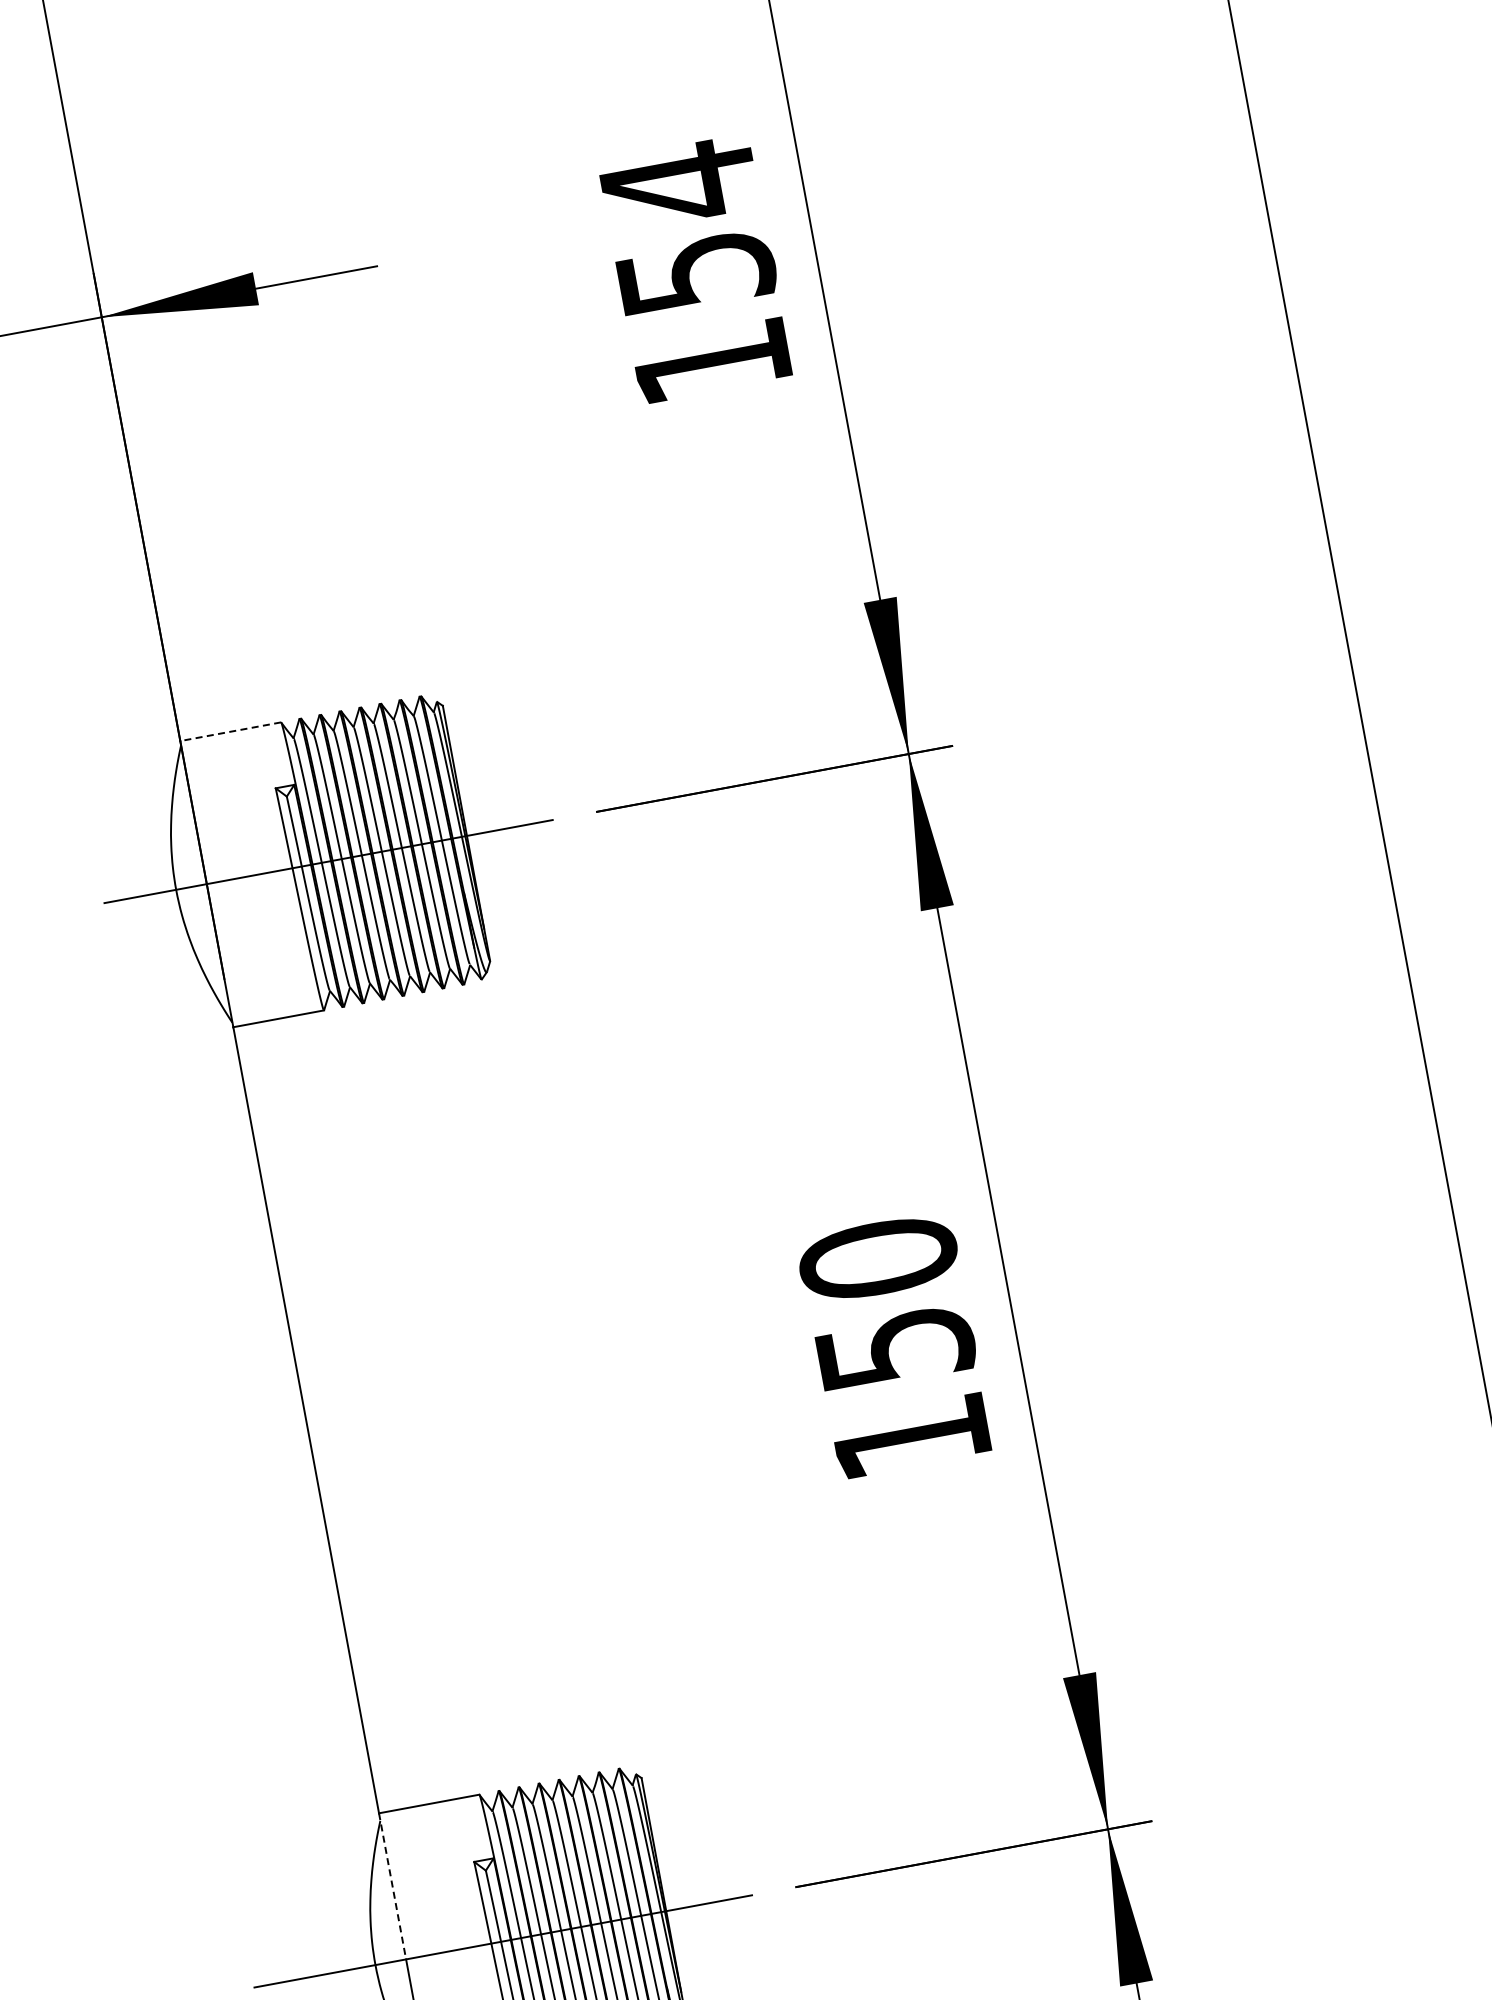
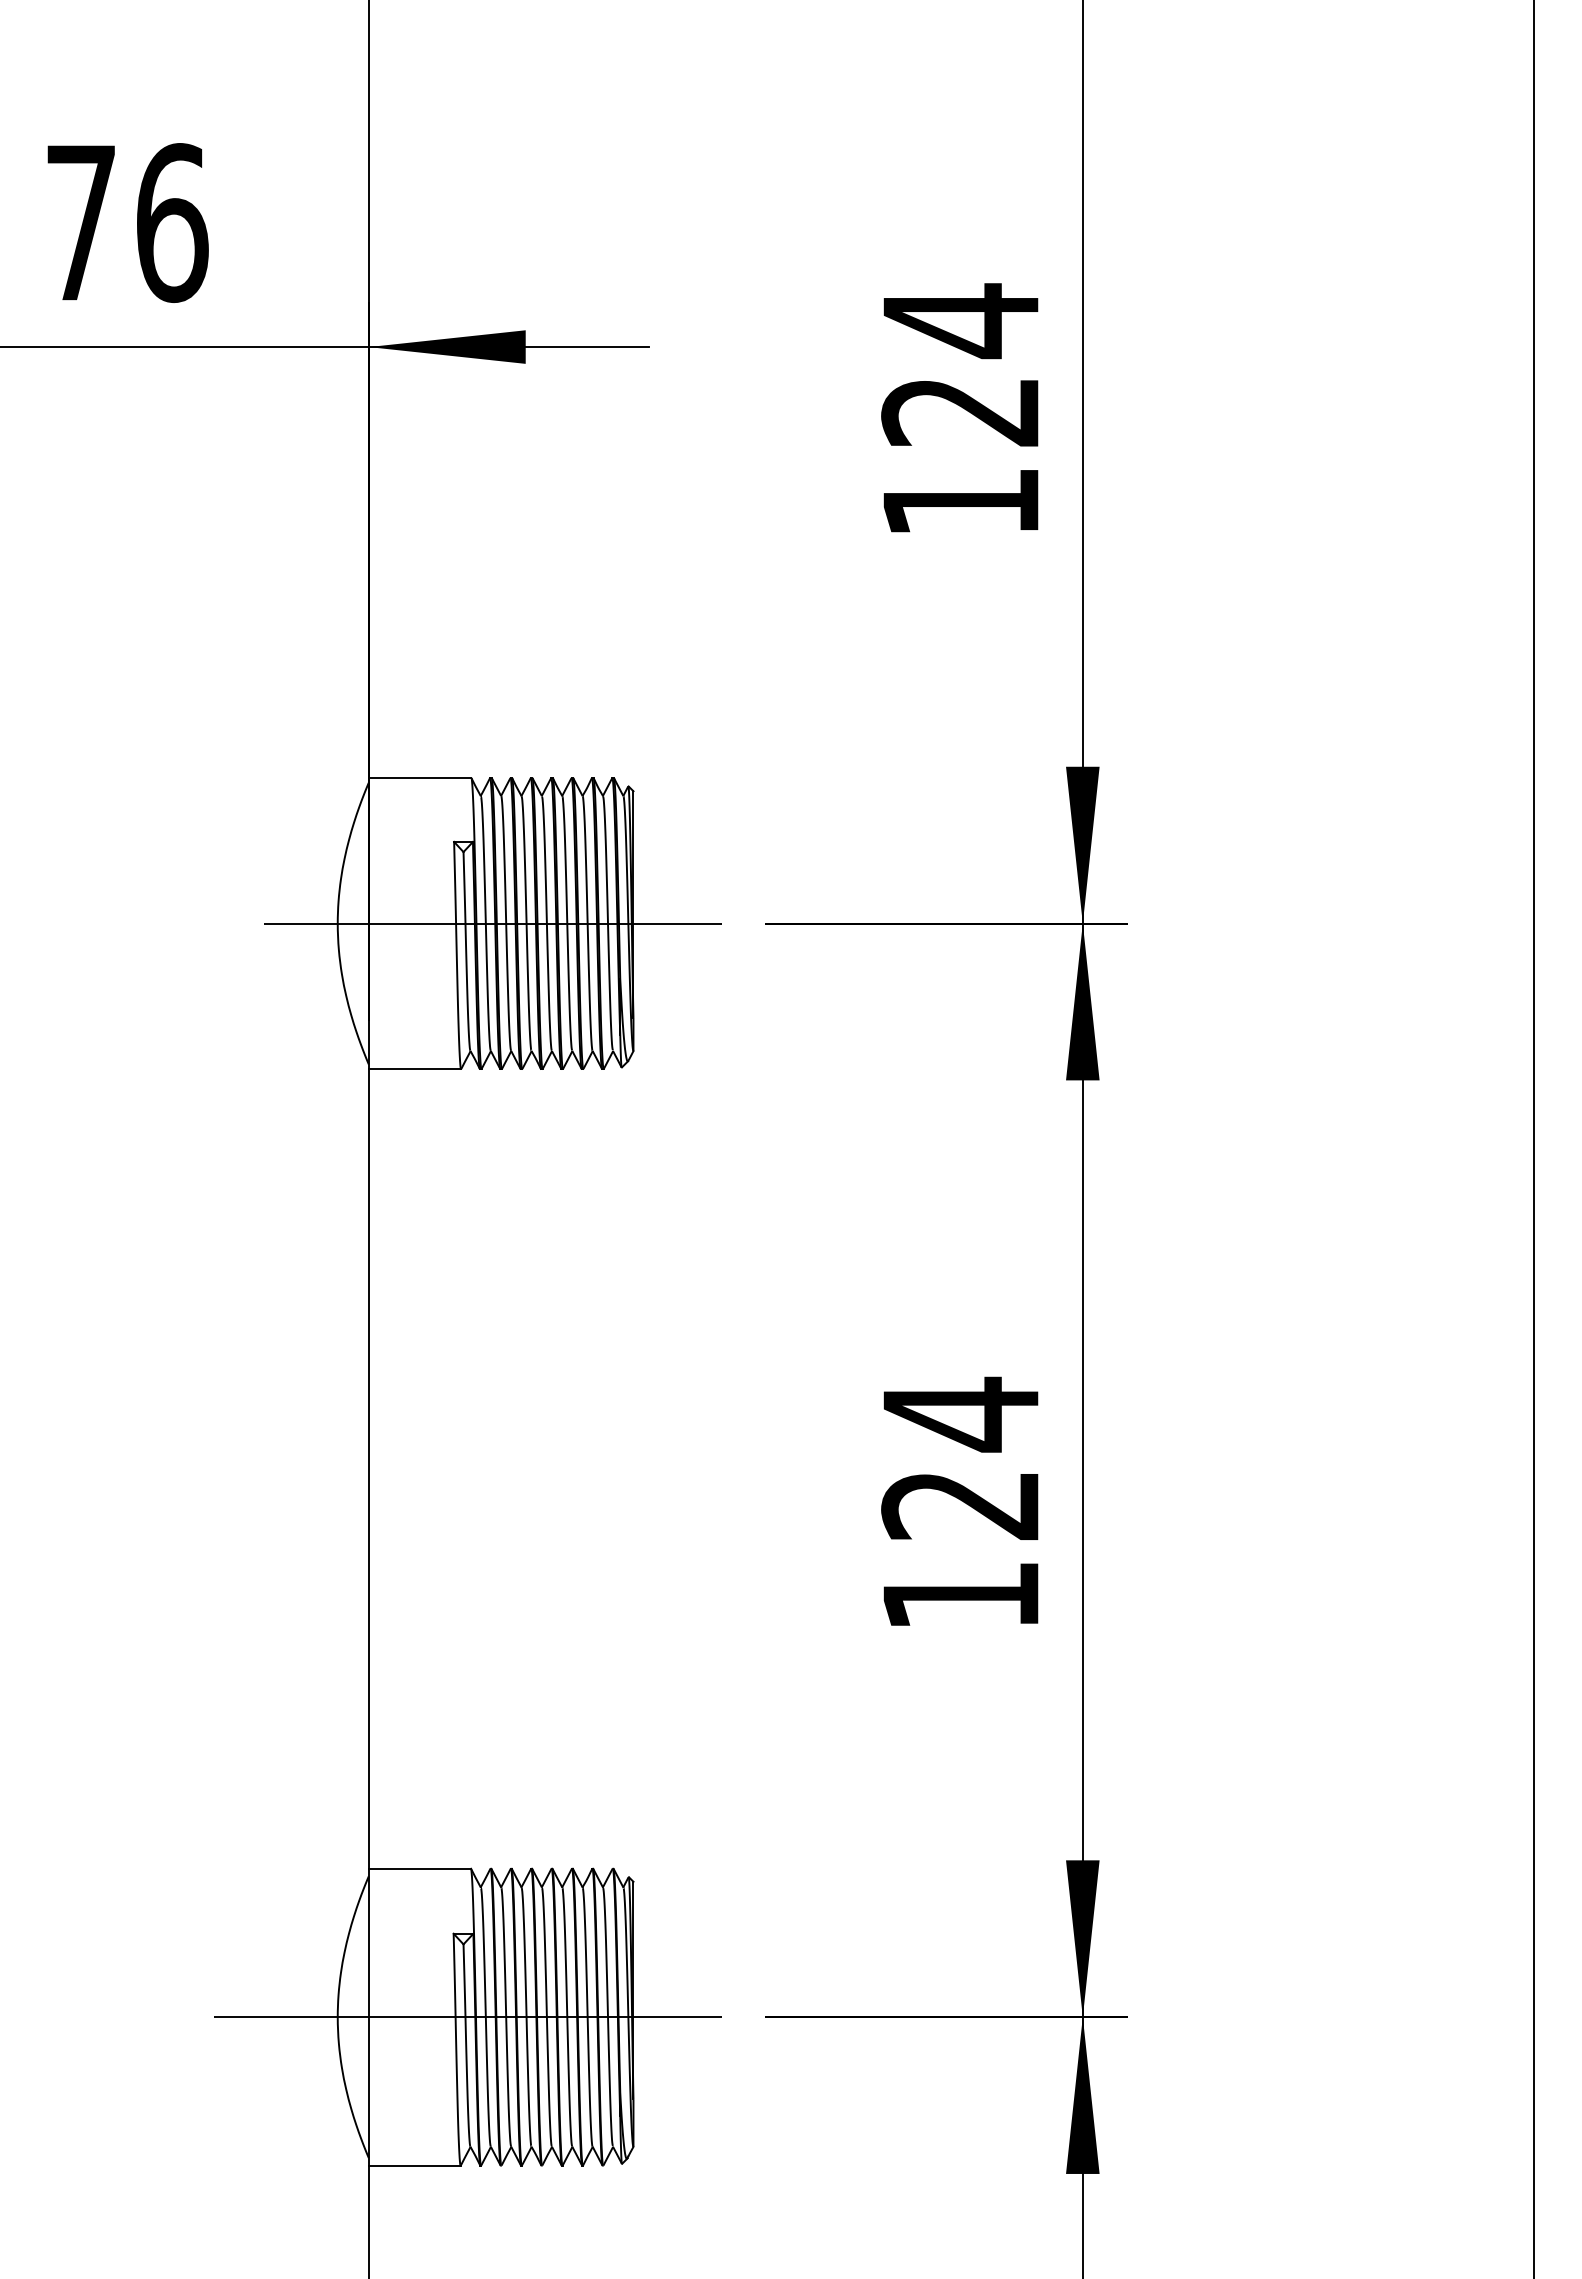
text: (696, 273) -> (961, 412), 154 -> 124
line: (230, 732) -> (419, 778), dashed -> solid
text: (886, 1301) -> (961, 1457), 150 -> 124
line: (392, 1887) -> (368, 1943), dashed -> solid

